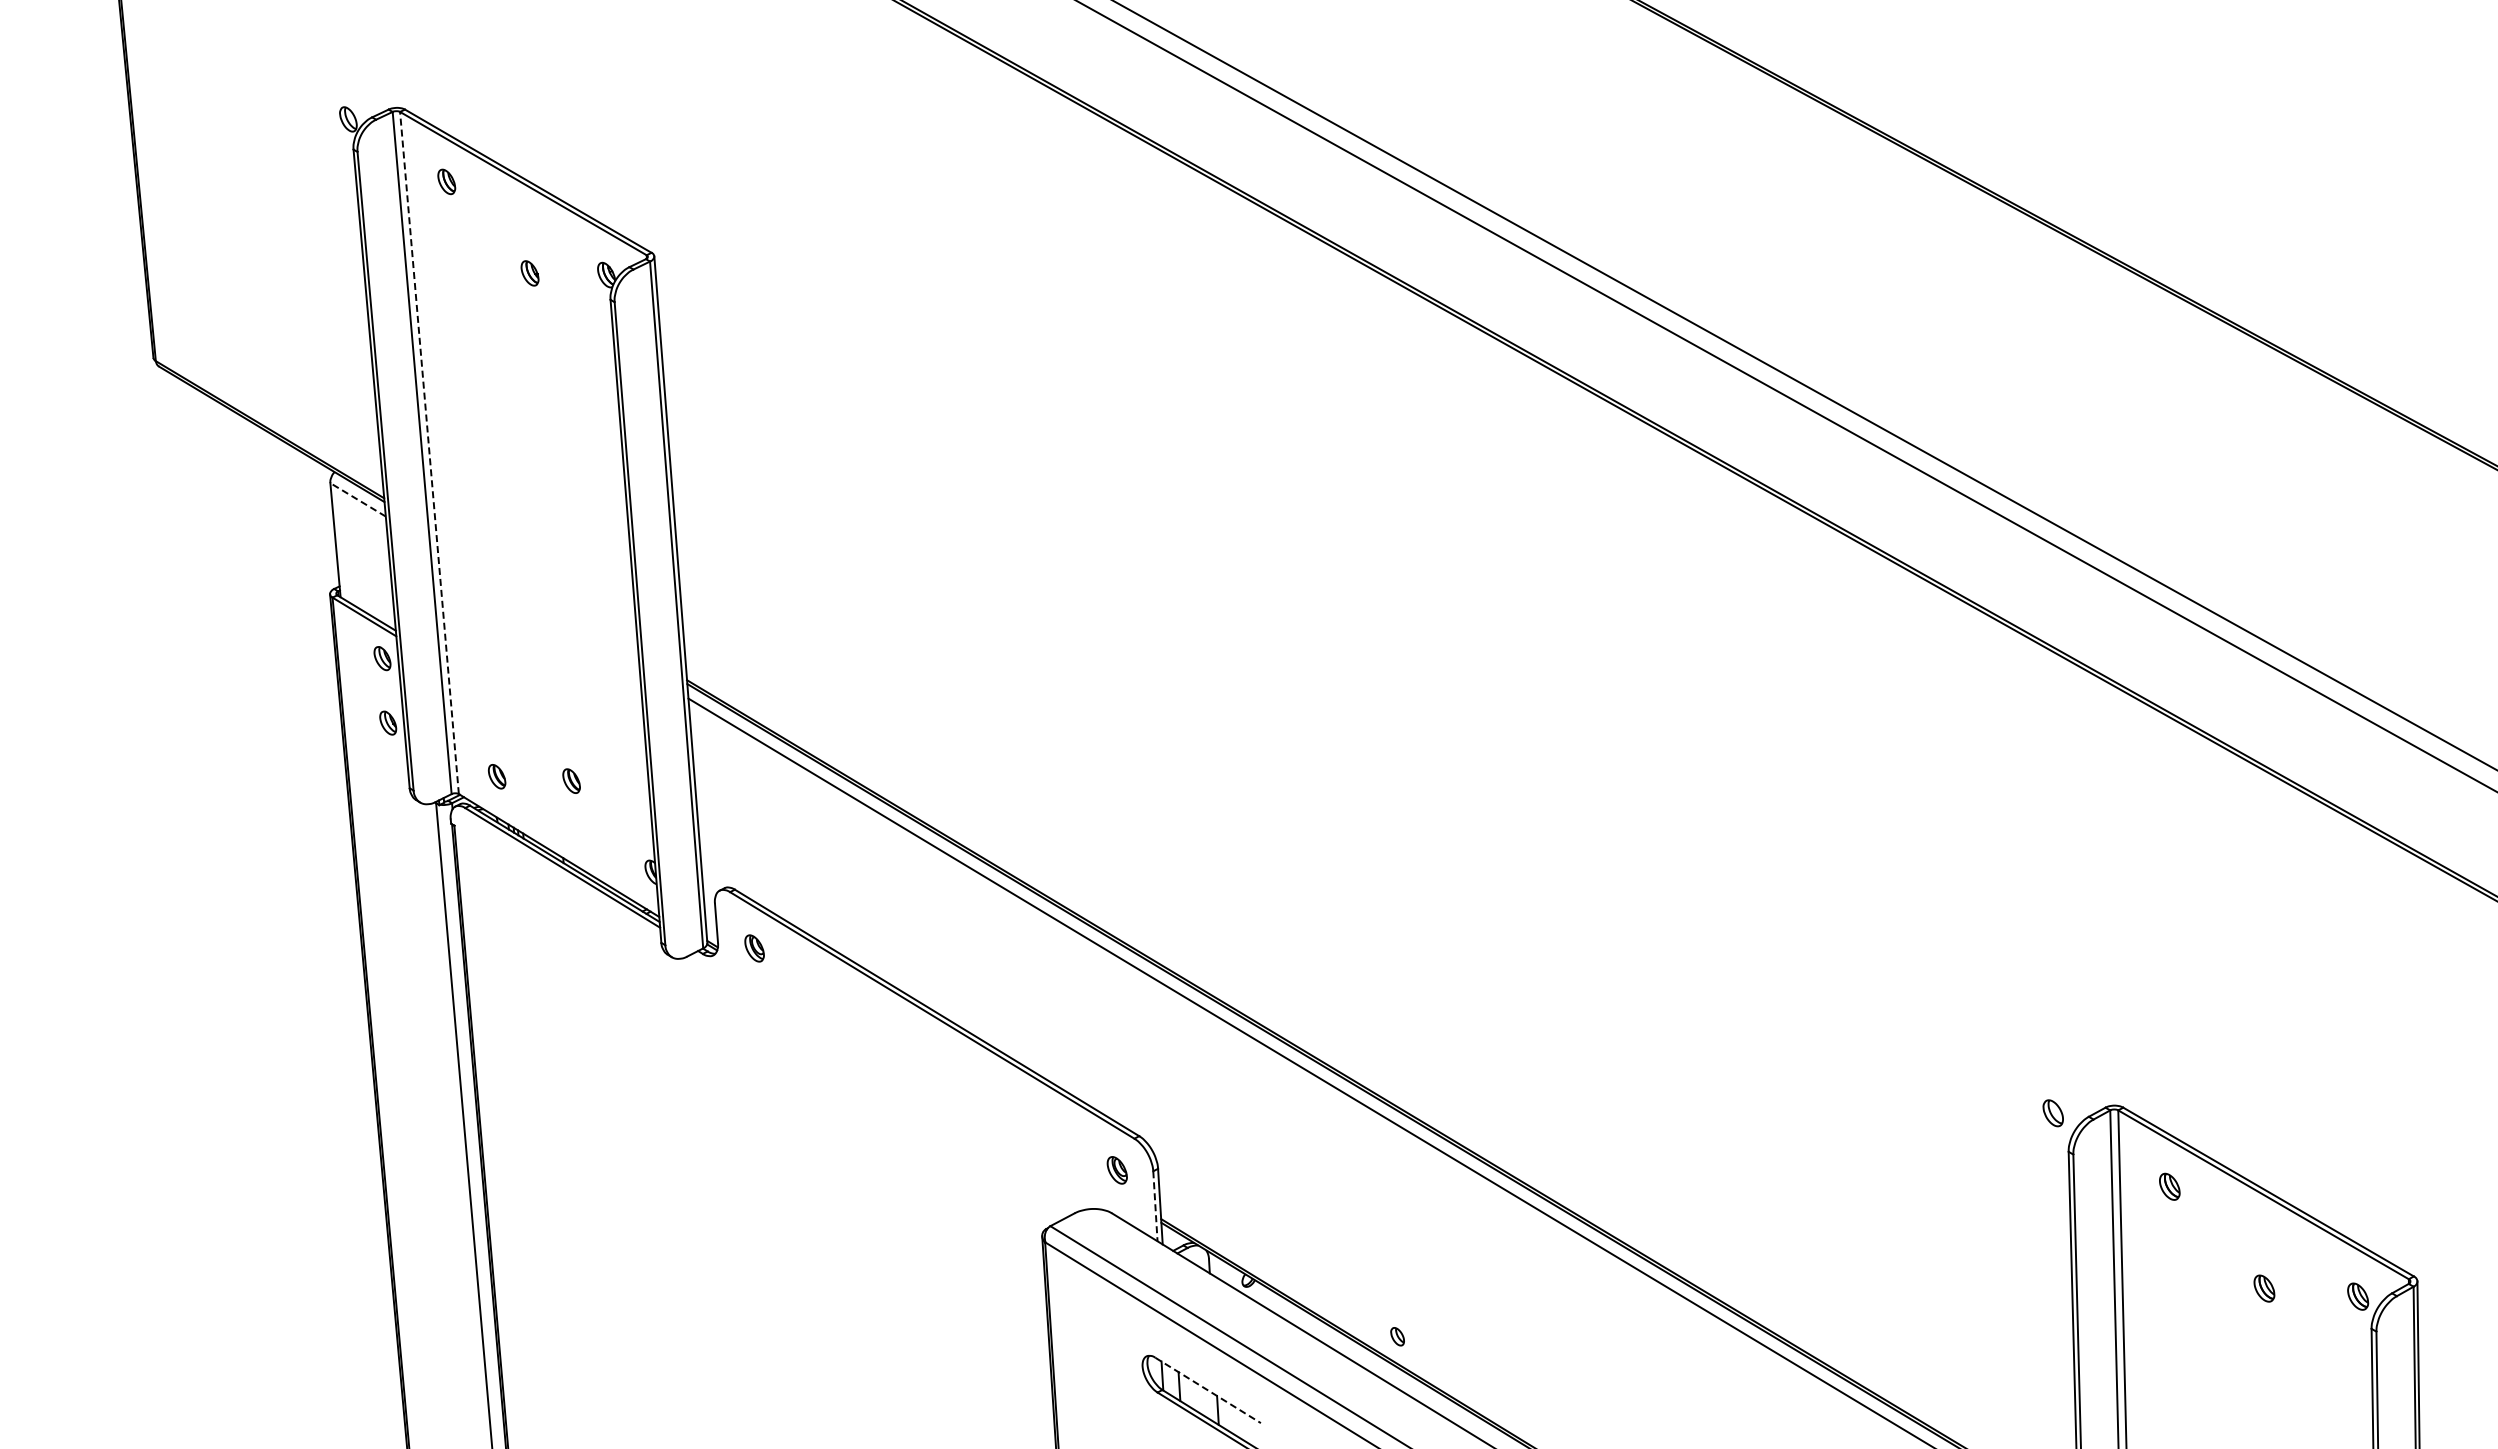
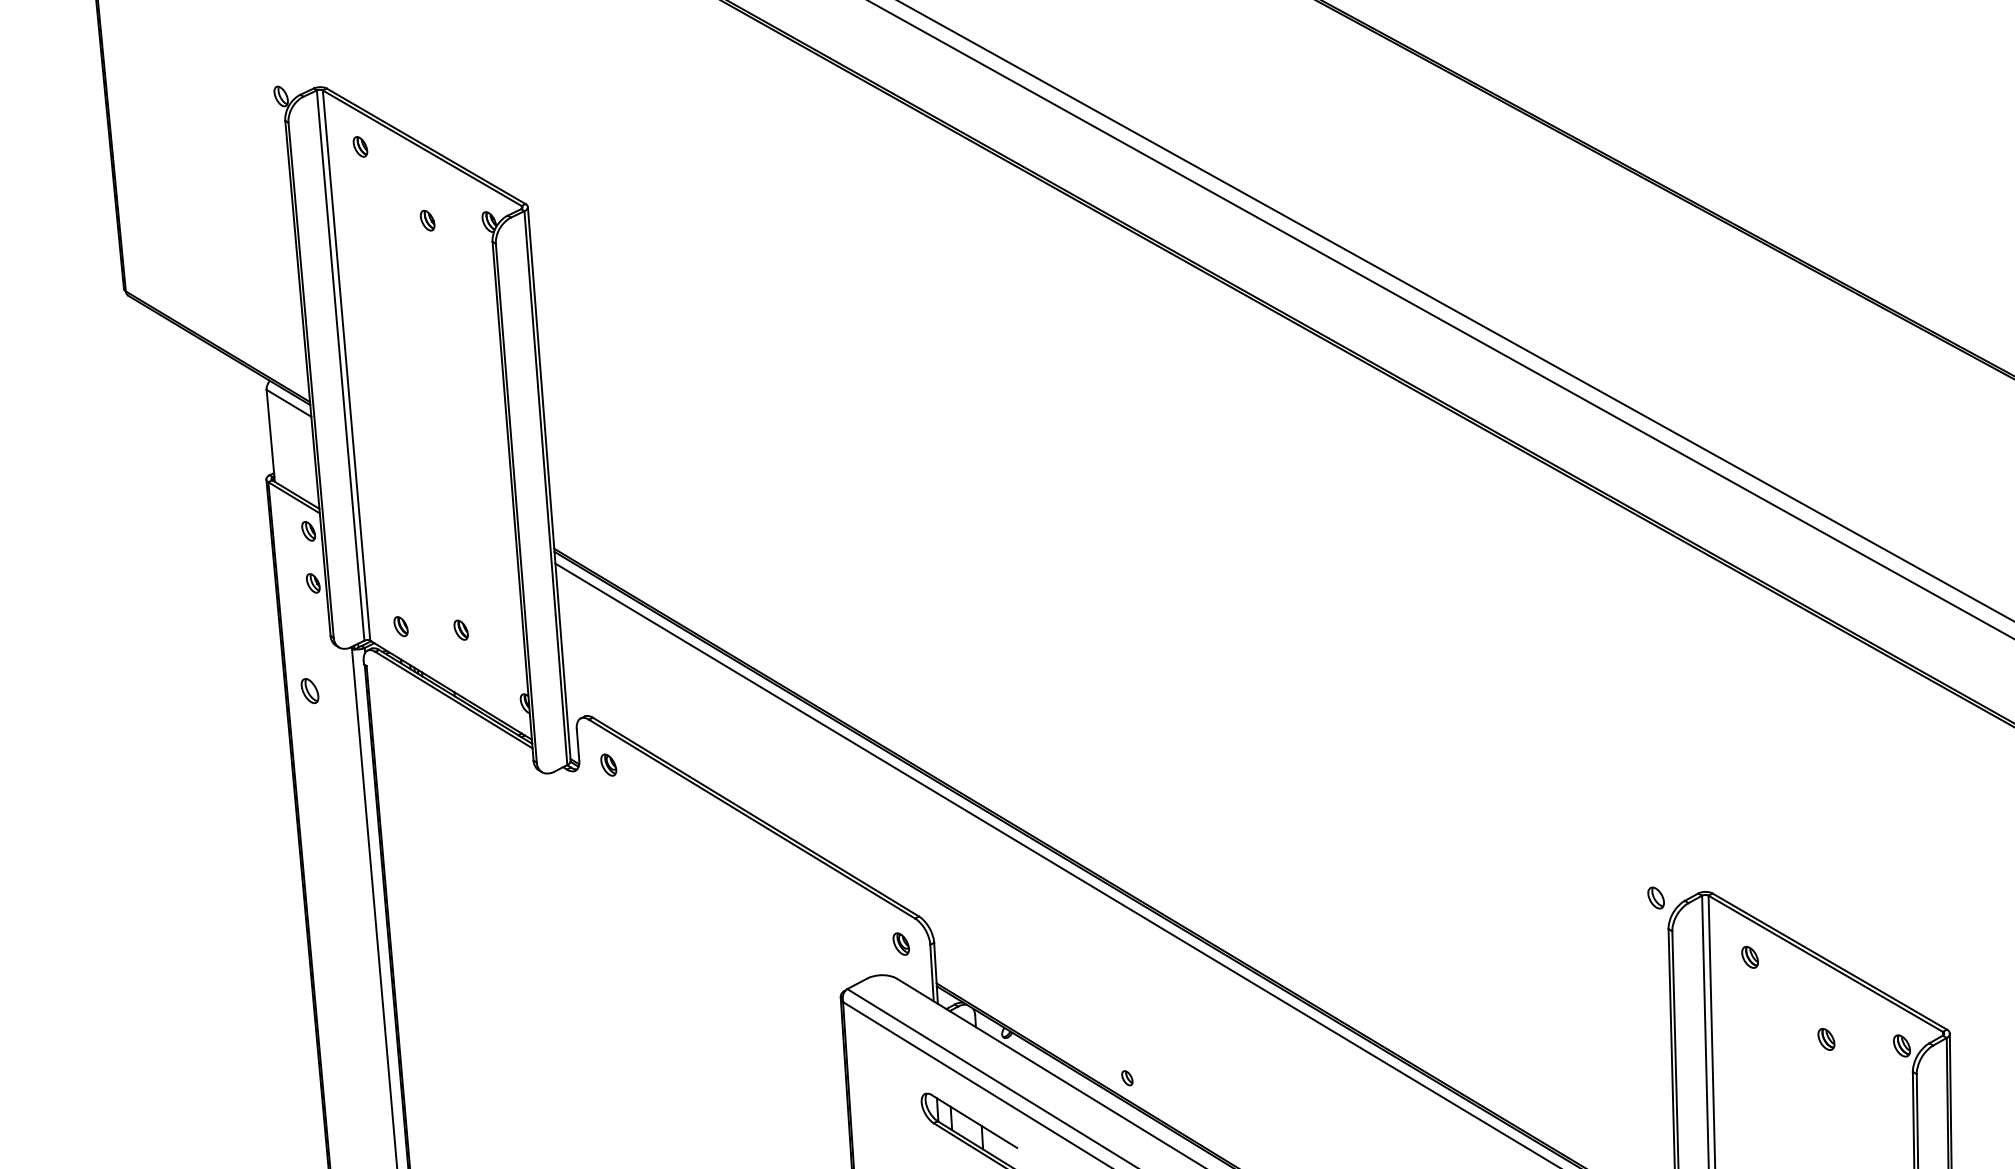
line: (429, 452) -> (346, 365), dashed -> solid
line: (357, 499) -> (288, 403), dashed -> solid
part: (384, 856) -> (310, 690), added
line: (1155, 1206) -> (932, 973), dashed -> solid
line: (1208, 1390) -> (974, 1121), dashed -> solid

